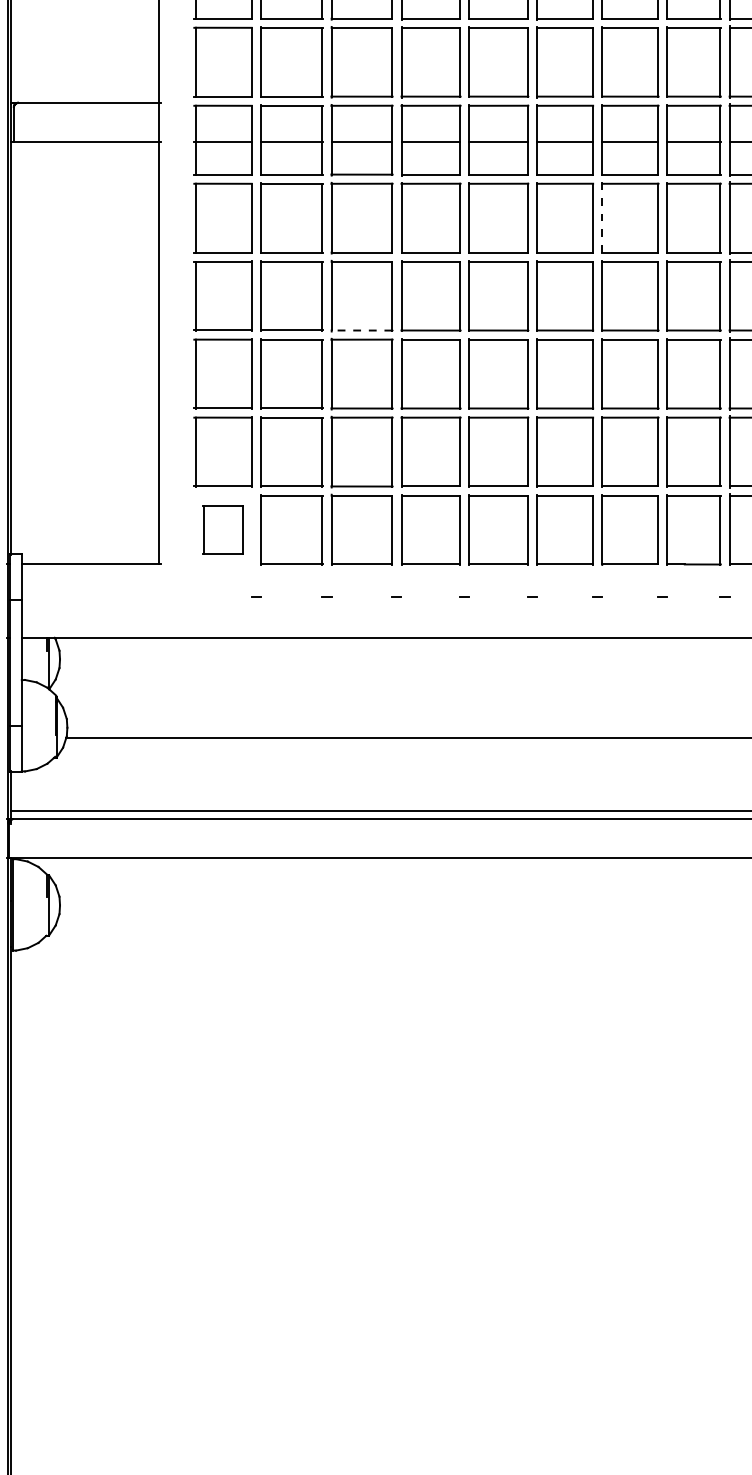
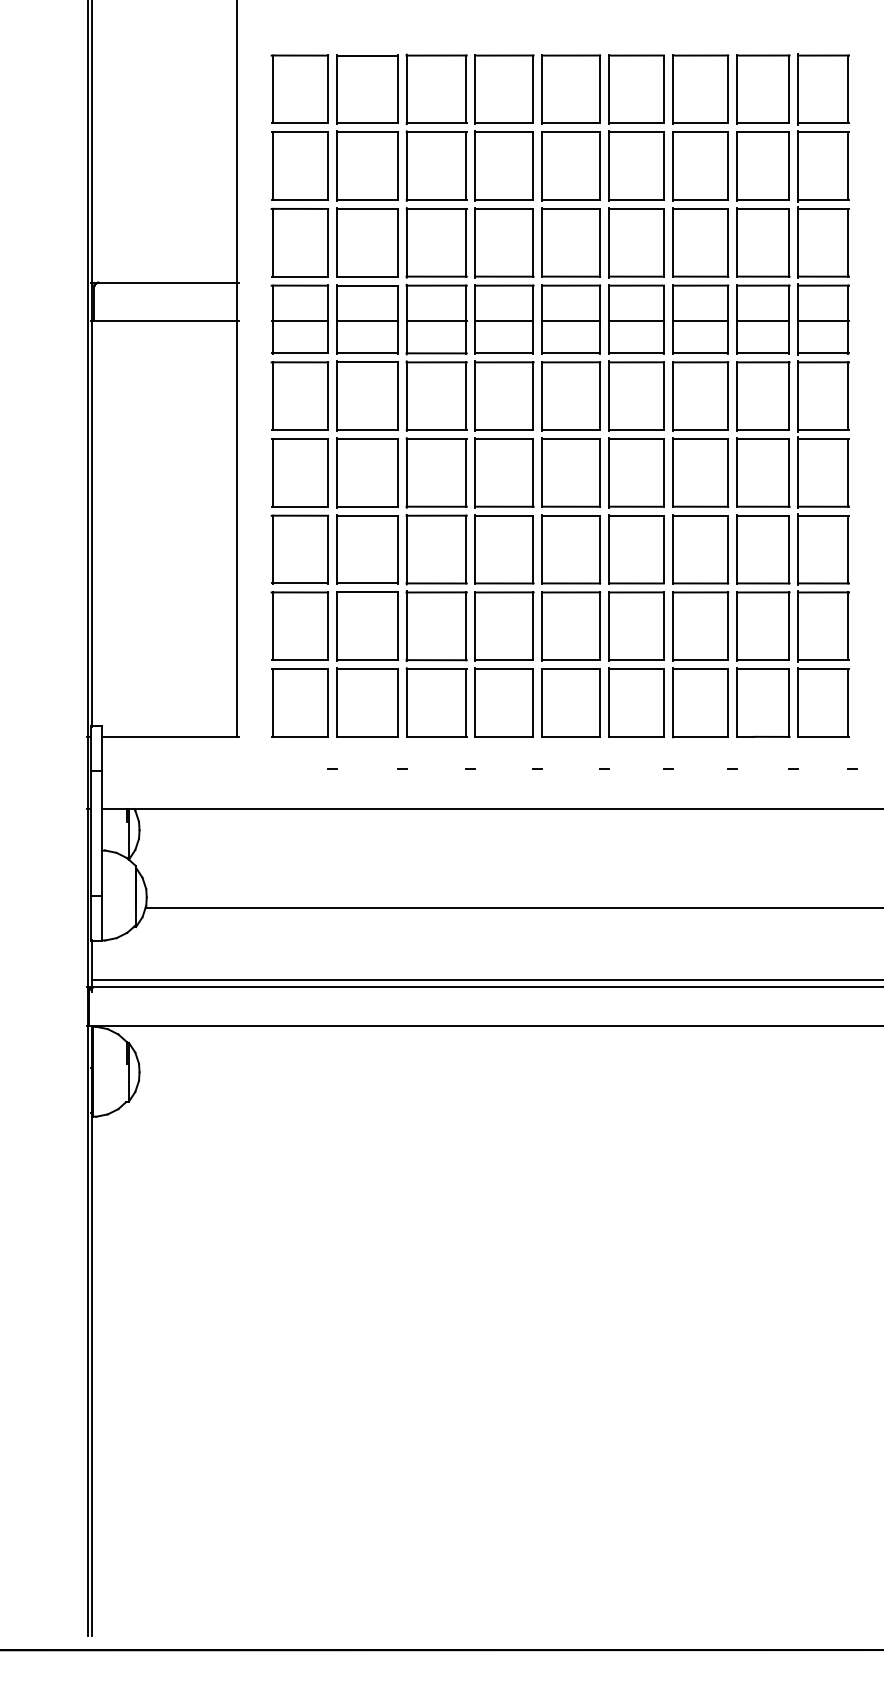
line: (602, 218) -> (673, 396), dashed -> solid
line: (361, 330) -> (436, 506), dashed -> solid
part: (222, 529) -> (299, 702), size x1.43

